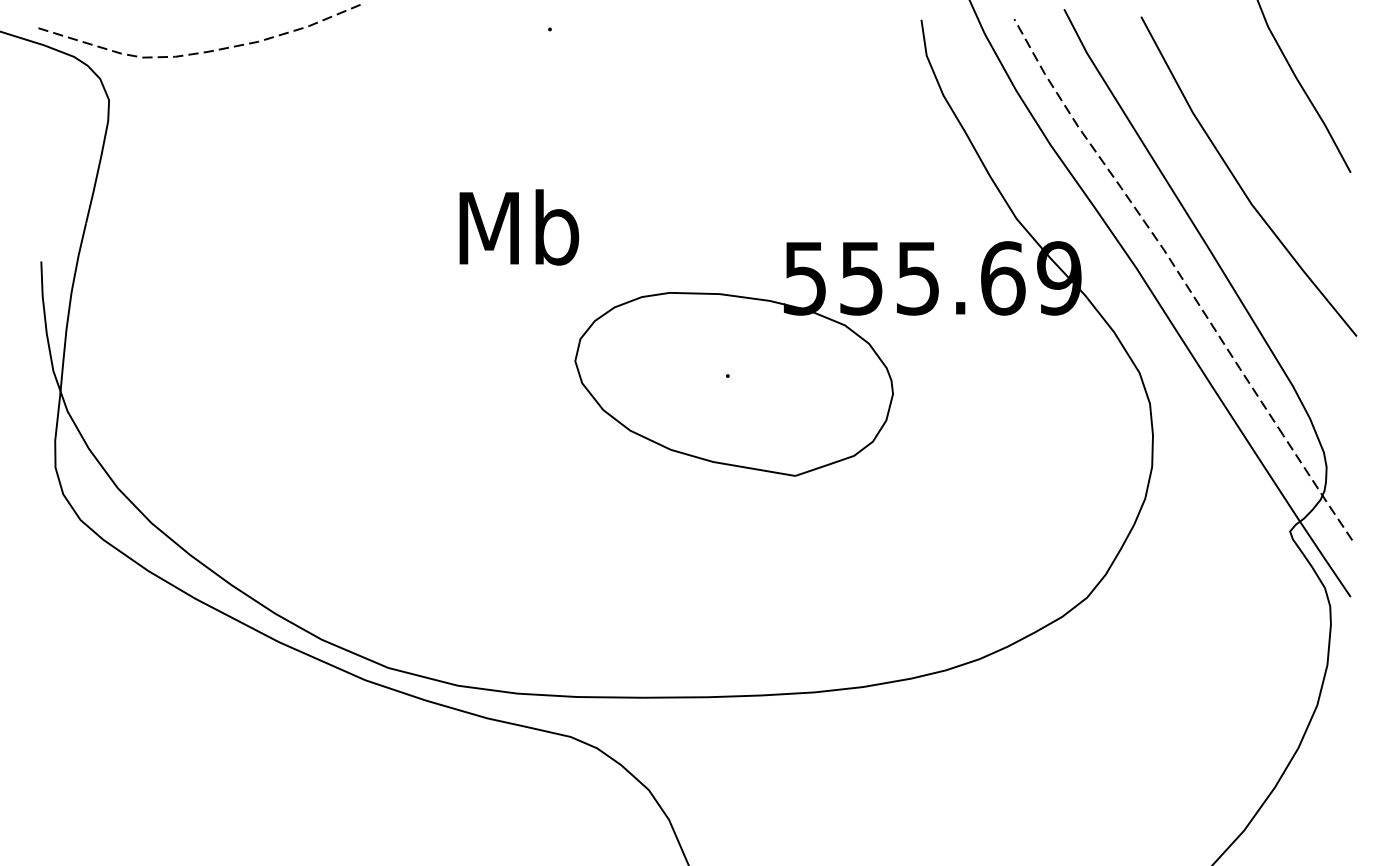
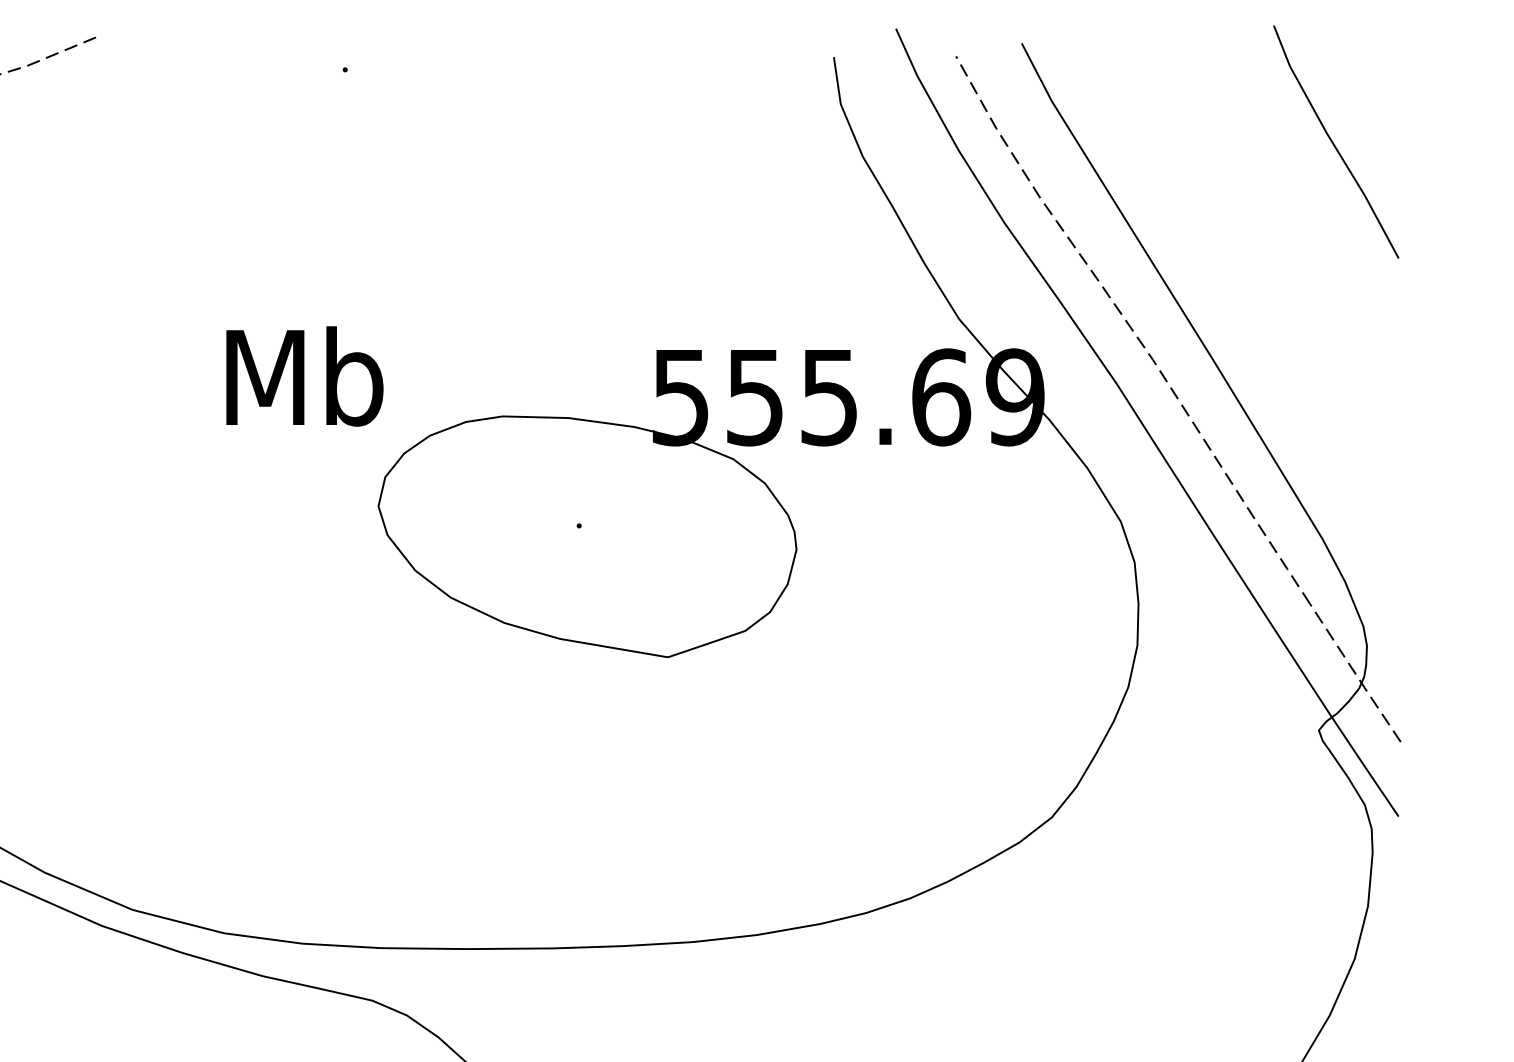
line: (1238, 181) -> (1251, 269), removed
text: (519, 227) -> (305, 376), moved

